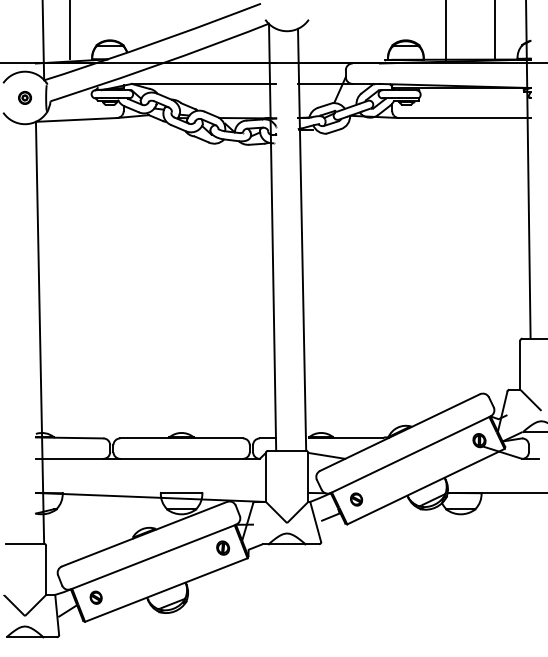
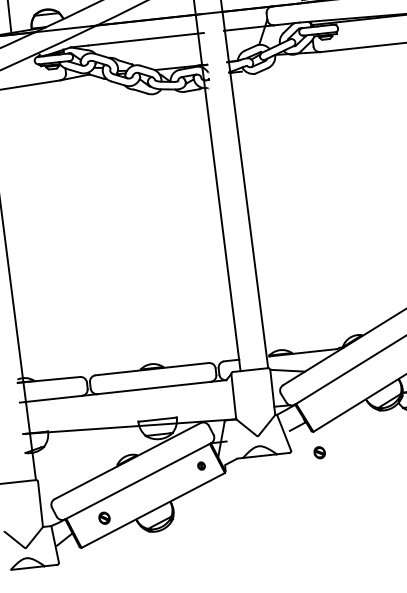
part: (356, 499) -> (319, 452), moved
part: (223, 547) -> (201, 465), size x0.6
part: (95, 597) -> (103, 518), moved

